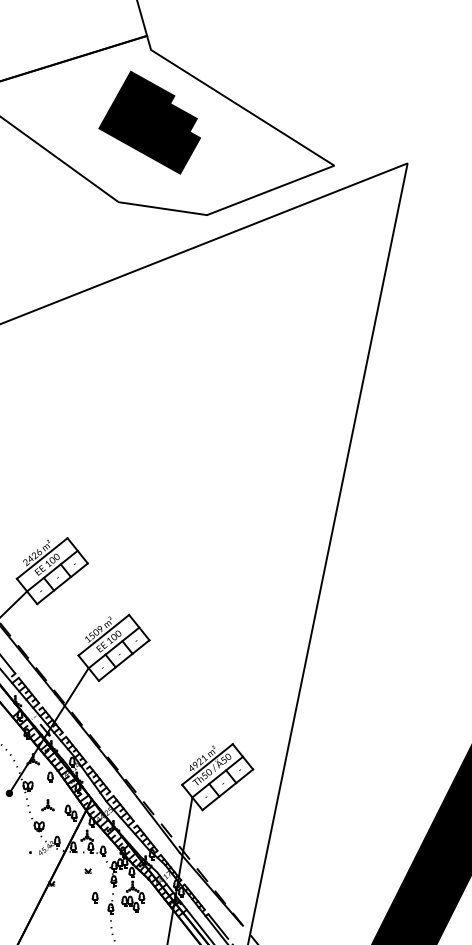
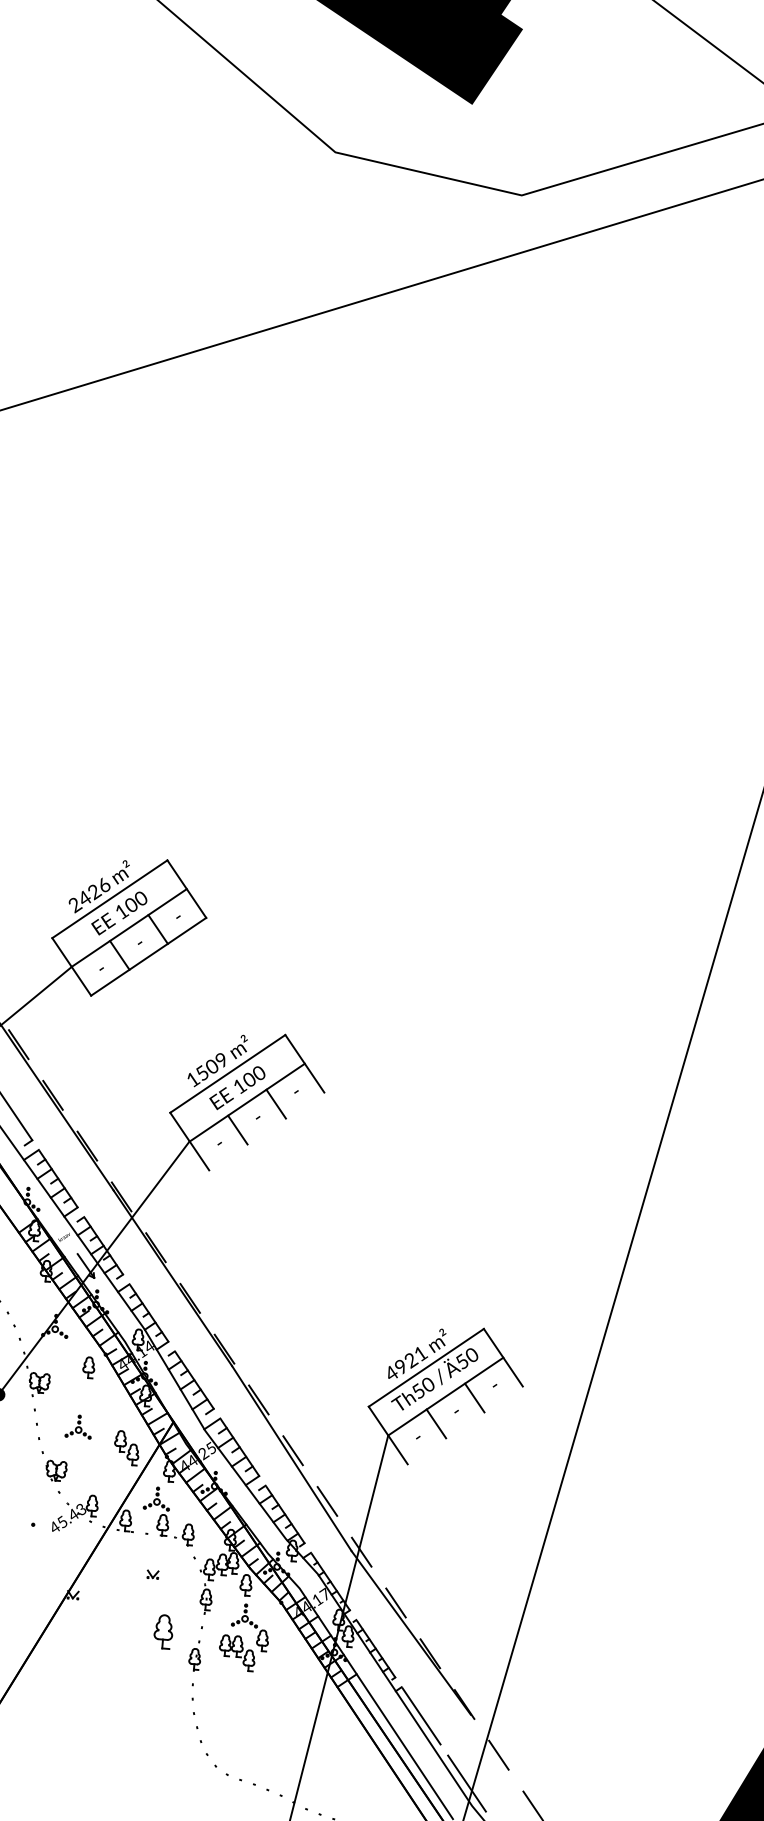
line: (123, 660) -> (265, 1131), removed
line: (227, 789) -> (464, 1424), removed
part: (94, 897) -> (161, 1631), size x1.6

